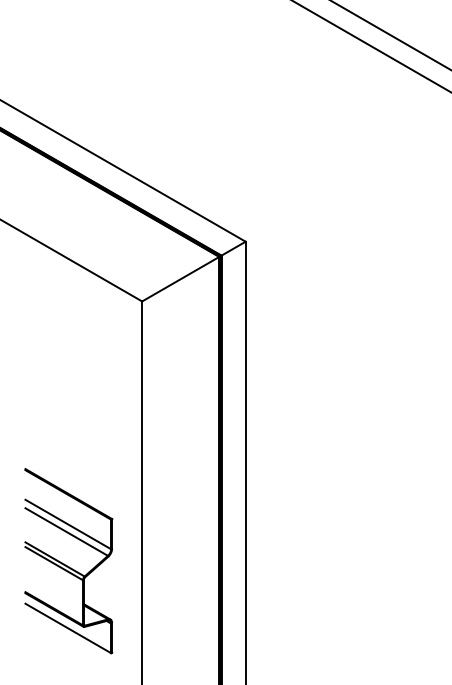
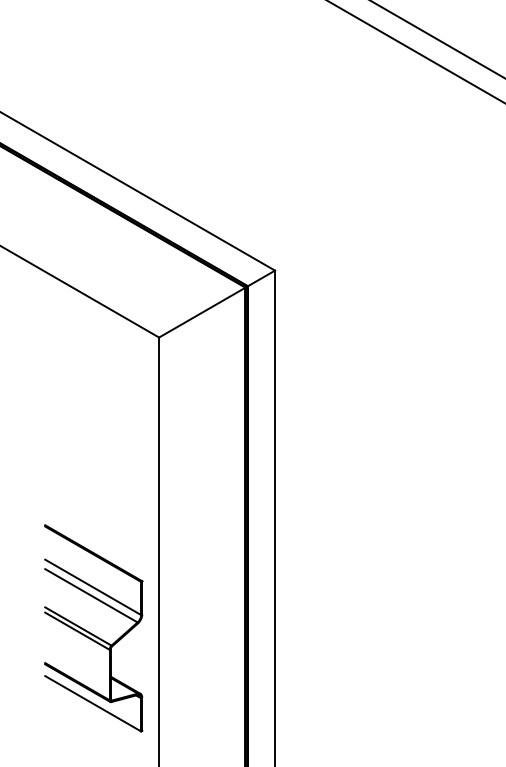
part: (68, 561) -> (93, 628), moved

